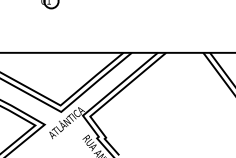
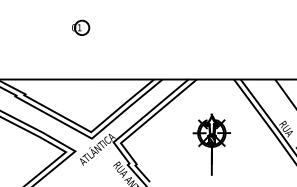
part: (180, 117) -> (211, 144), added

